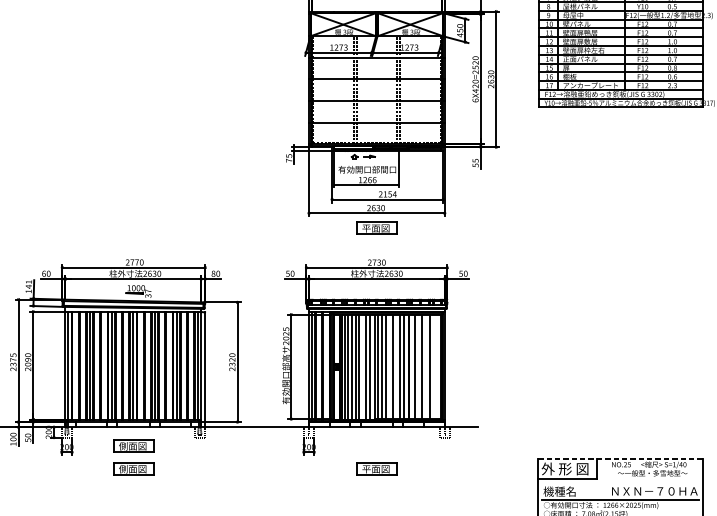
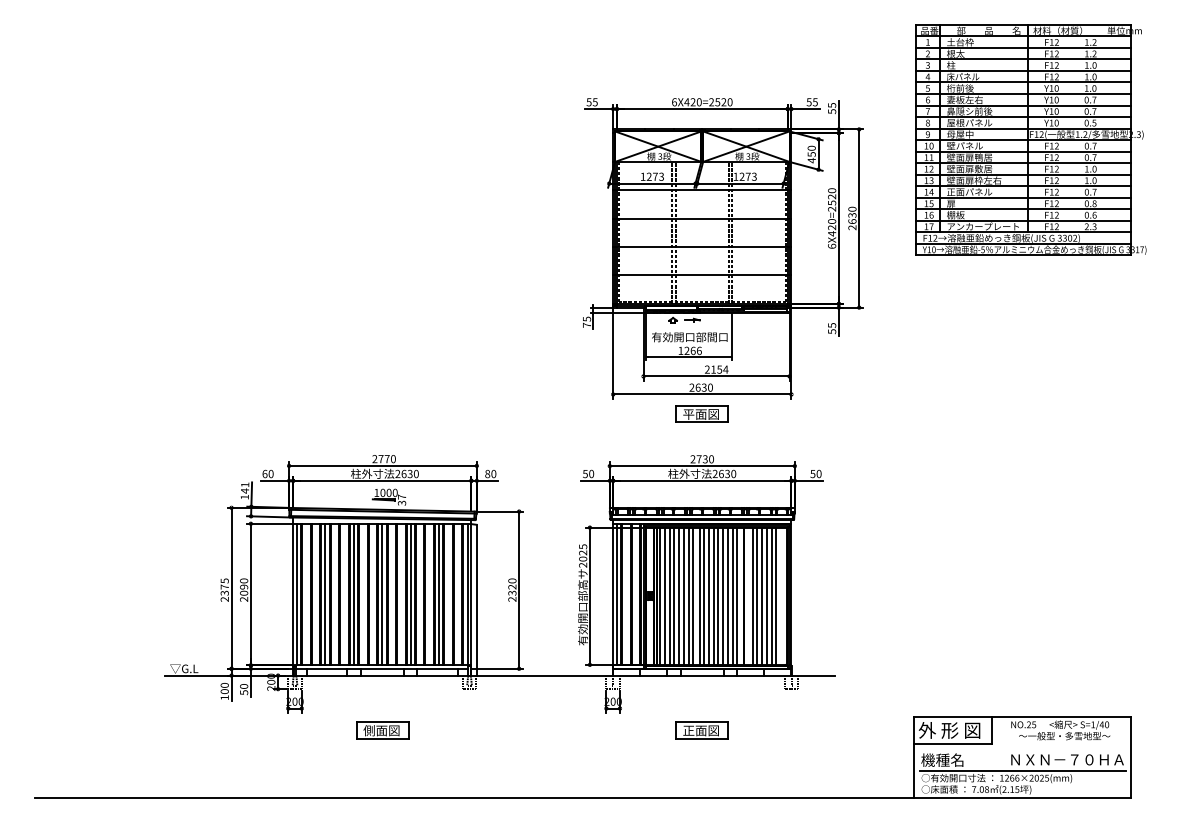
line: (389, 366) -> (718, 595), added
line: (396, 366) -> (727, 595), added
line: (418, 366) -> (757, 595), added
line: (425, 366) -> (766, 595), added
line: (433, 366) -> (776, 595), added
line: (362, 367) -> (683, 596), added
part: (133, 446) -> (382, 700), removed
line: (621, 458) -> (1023, 716), dashed -> solid
text: (366, 469) -> (688, 731), 平面図 -> 正面図

